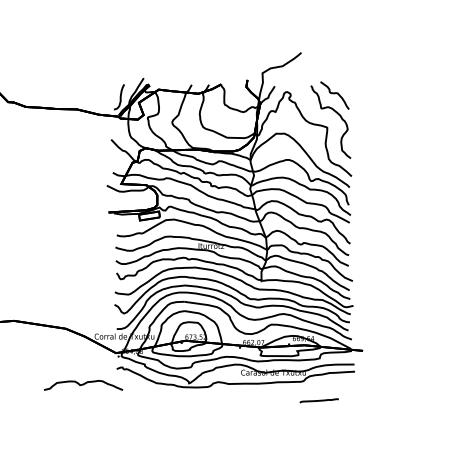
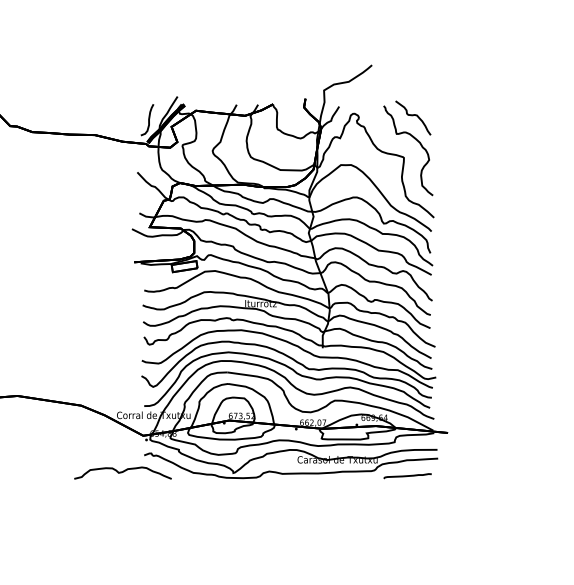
curve: (83, 385) -> (122, 473), moved
line: (318, 400) -> (406, 475), moved

